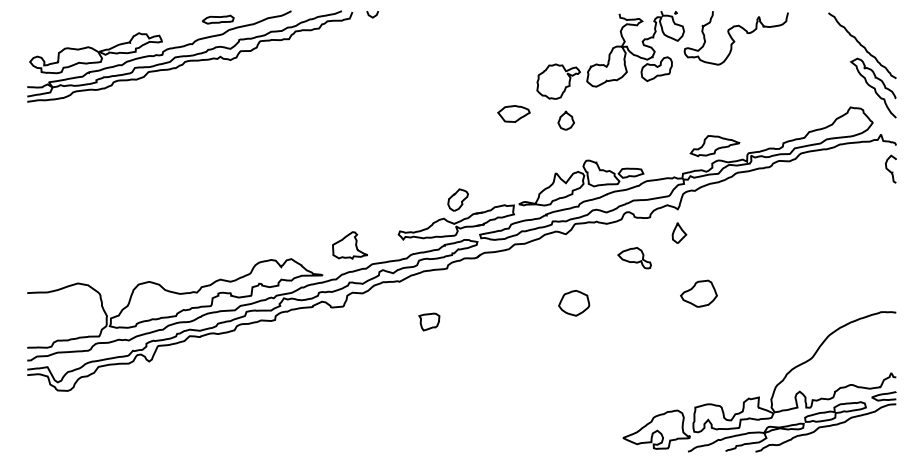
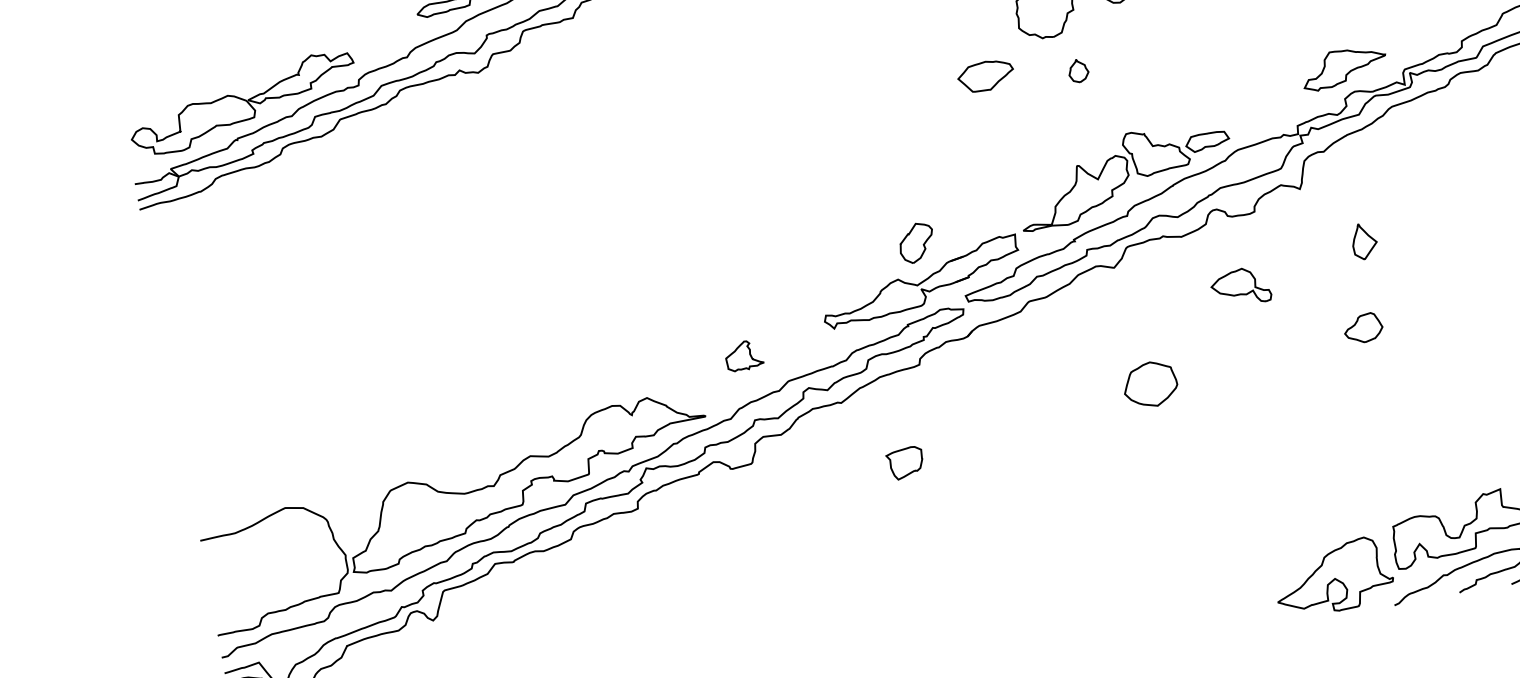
part: (565, 120) -> (1077, 71), size x0.7
part: (679, 232) -> (1364, 240), moved
part: (349, 245) -> (743, 356), size x0.6
part: (698, 293) -> (1362, 328), size x0.6

